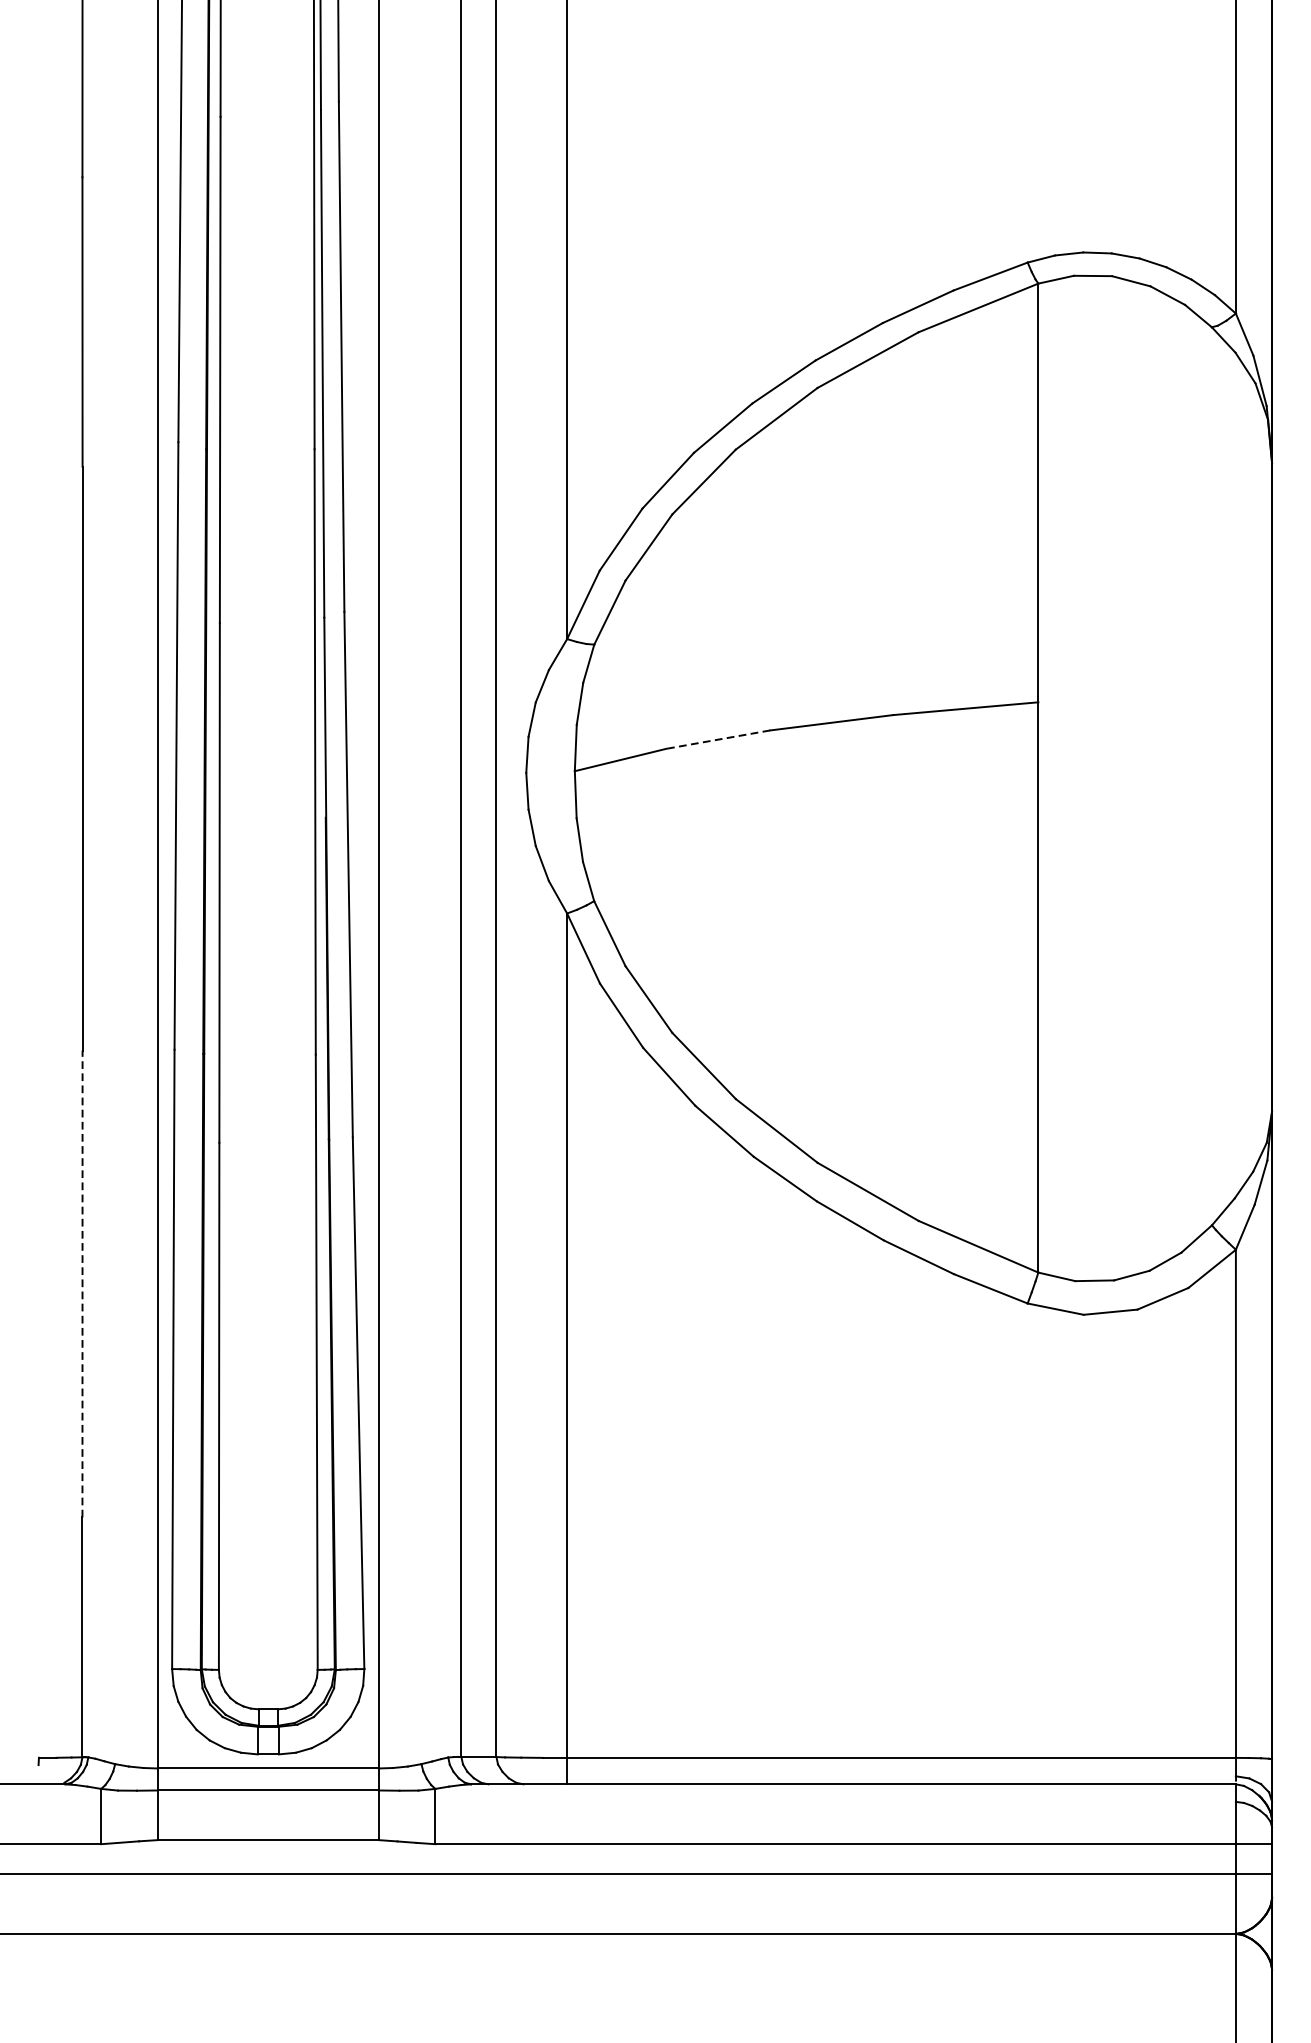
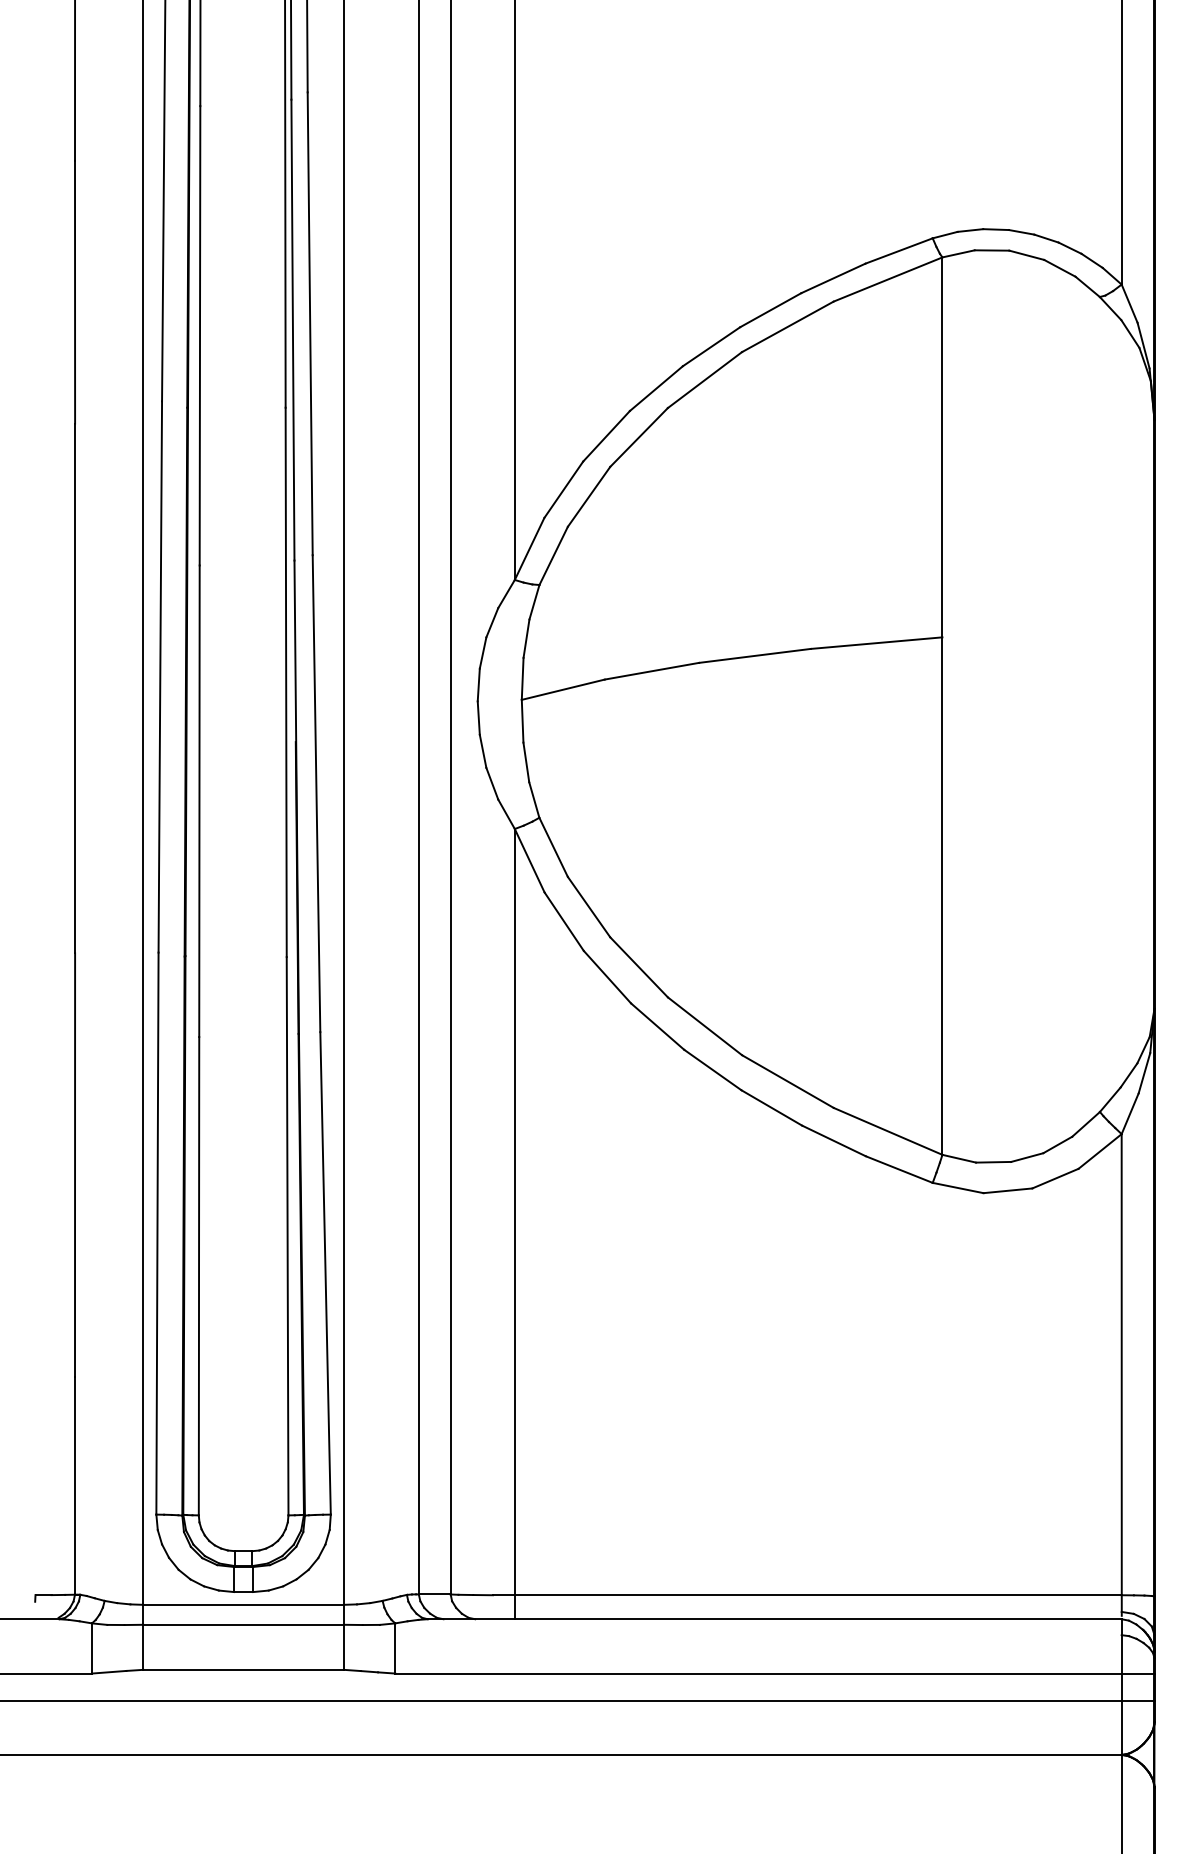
line: (717, 739) -> (651, 671), dashed -> solid
line: (83, 1284) -> (75, 1165), dashed -> solid

